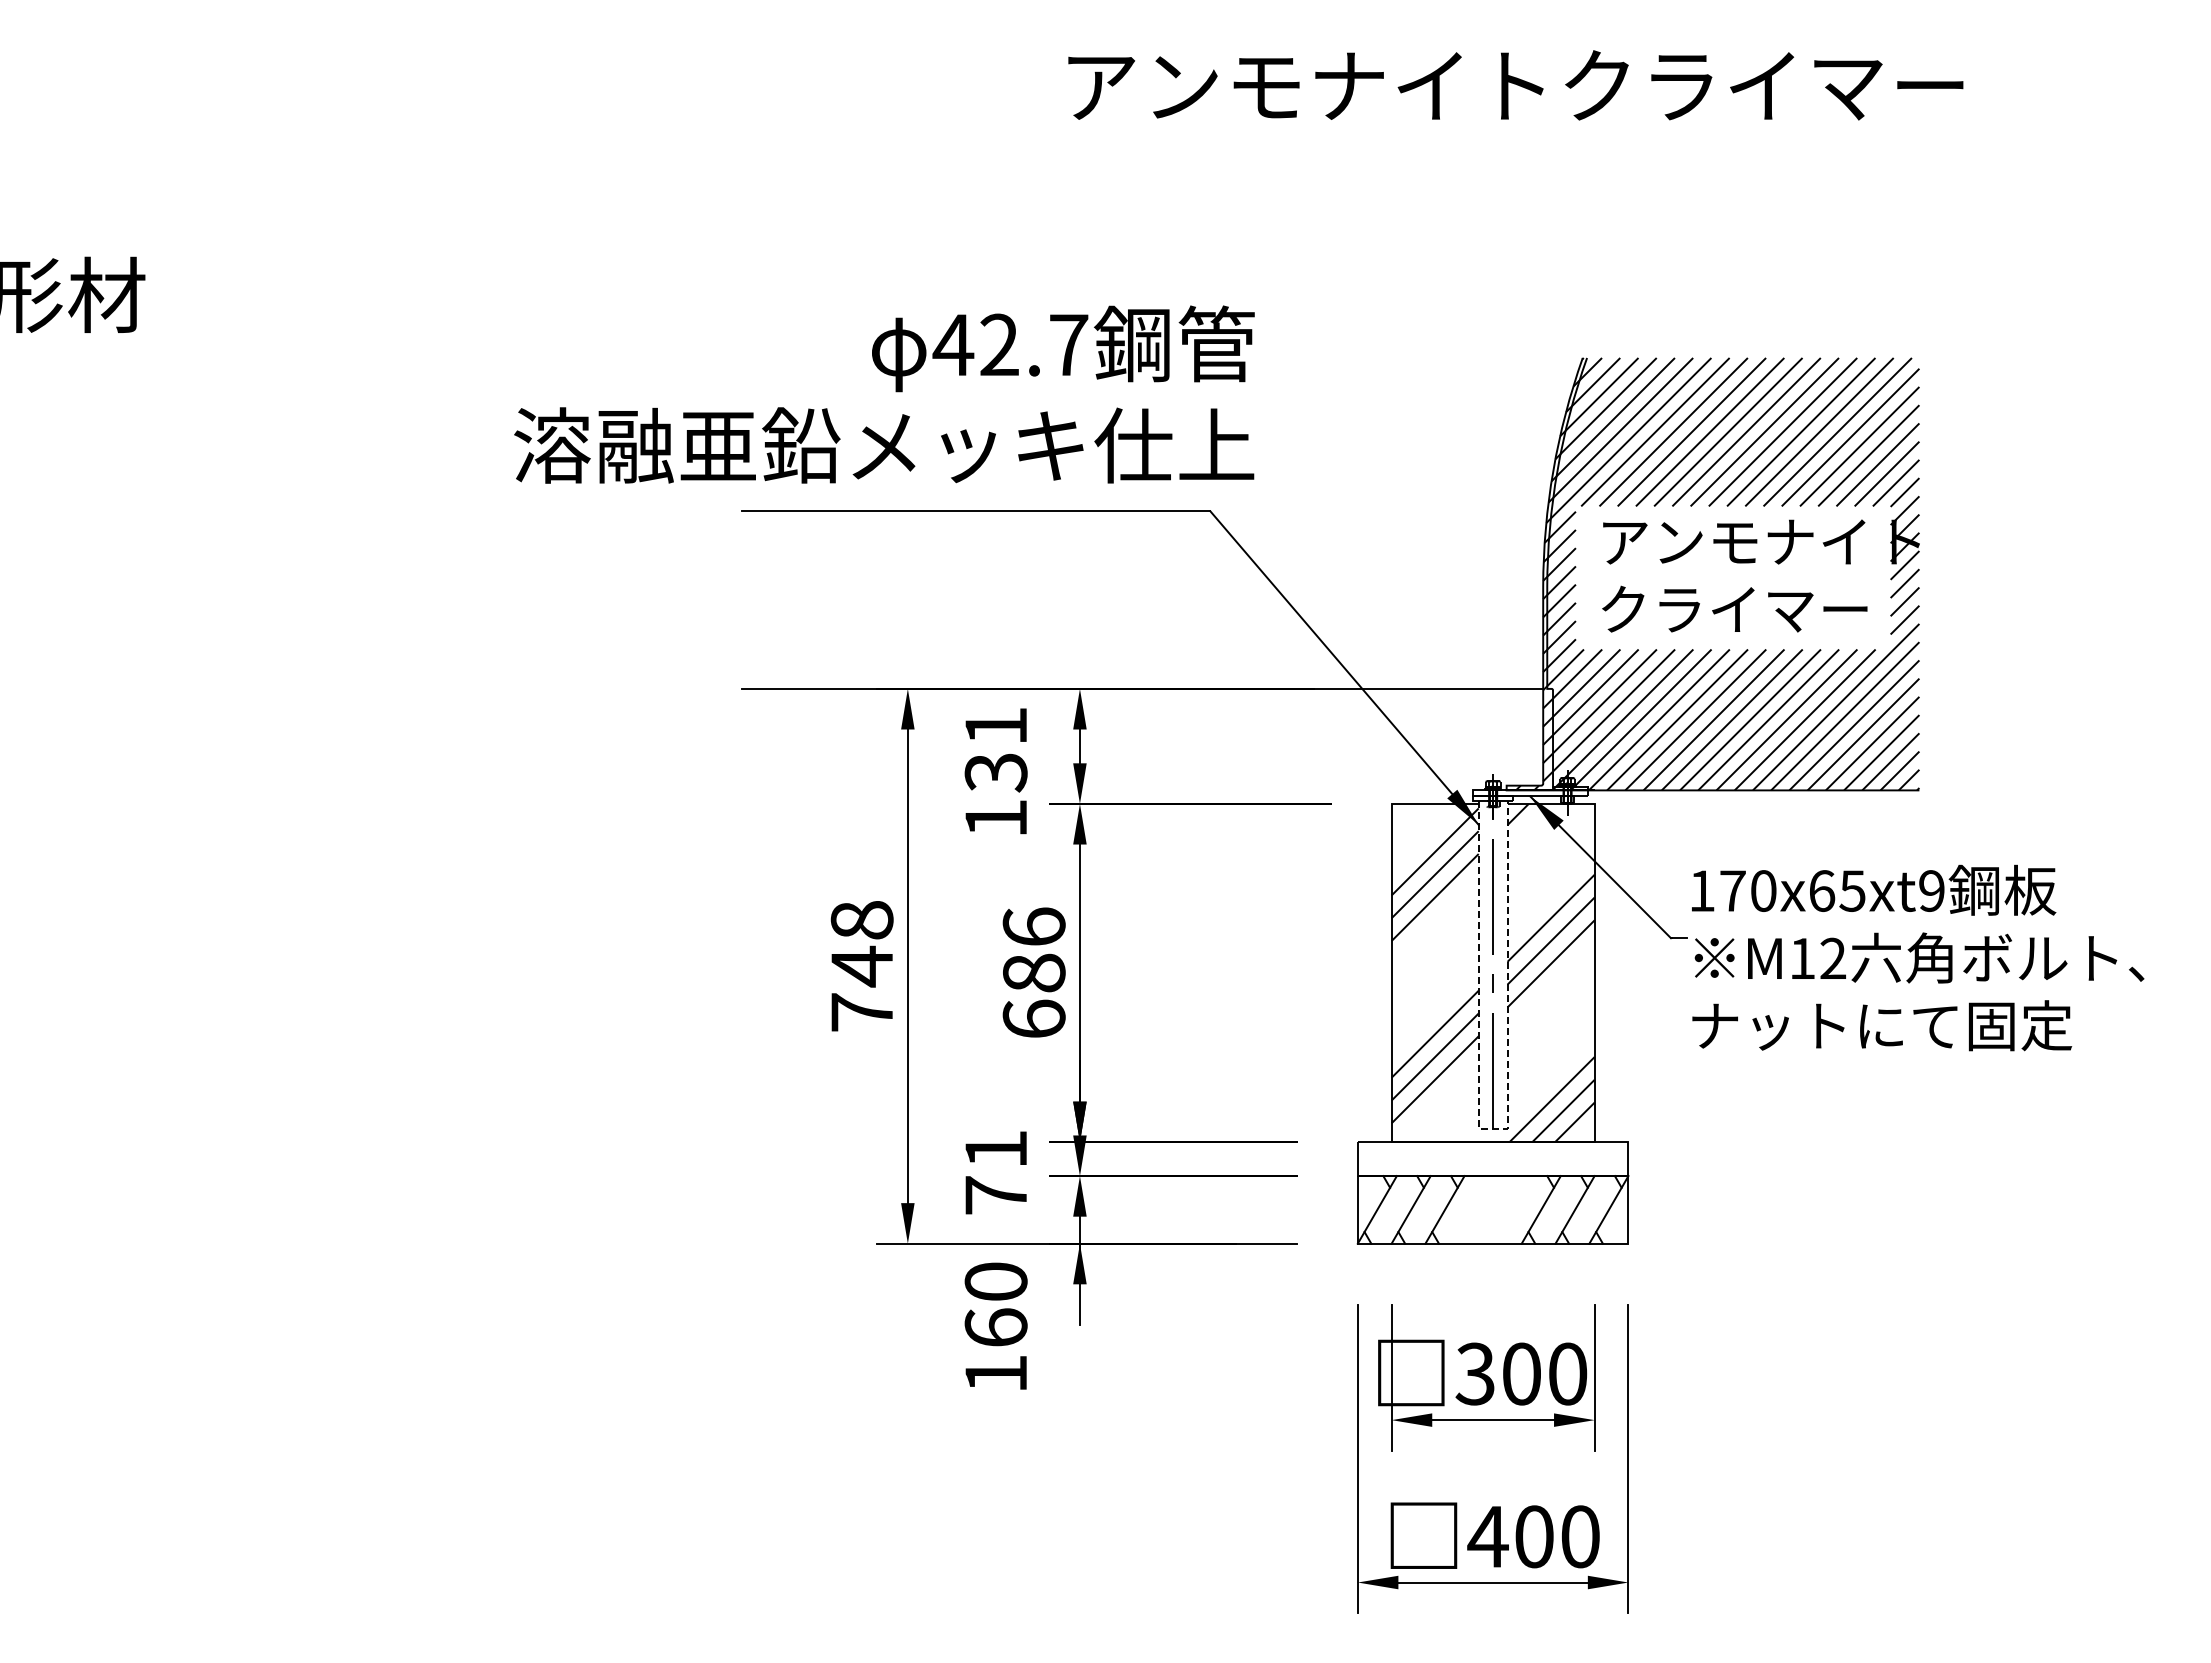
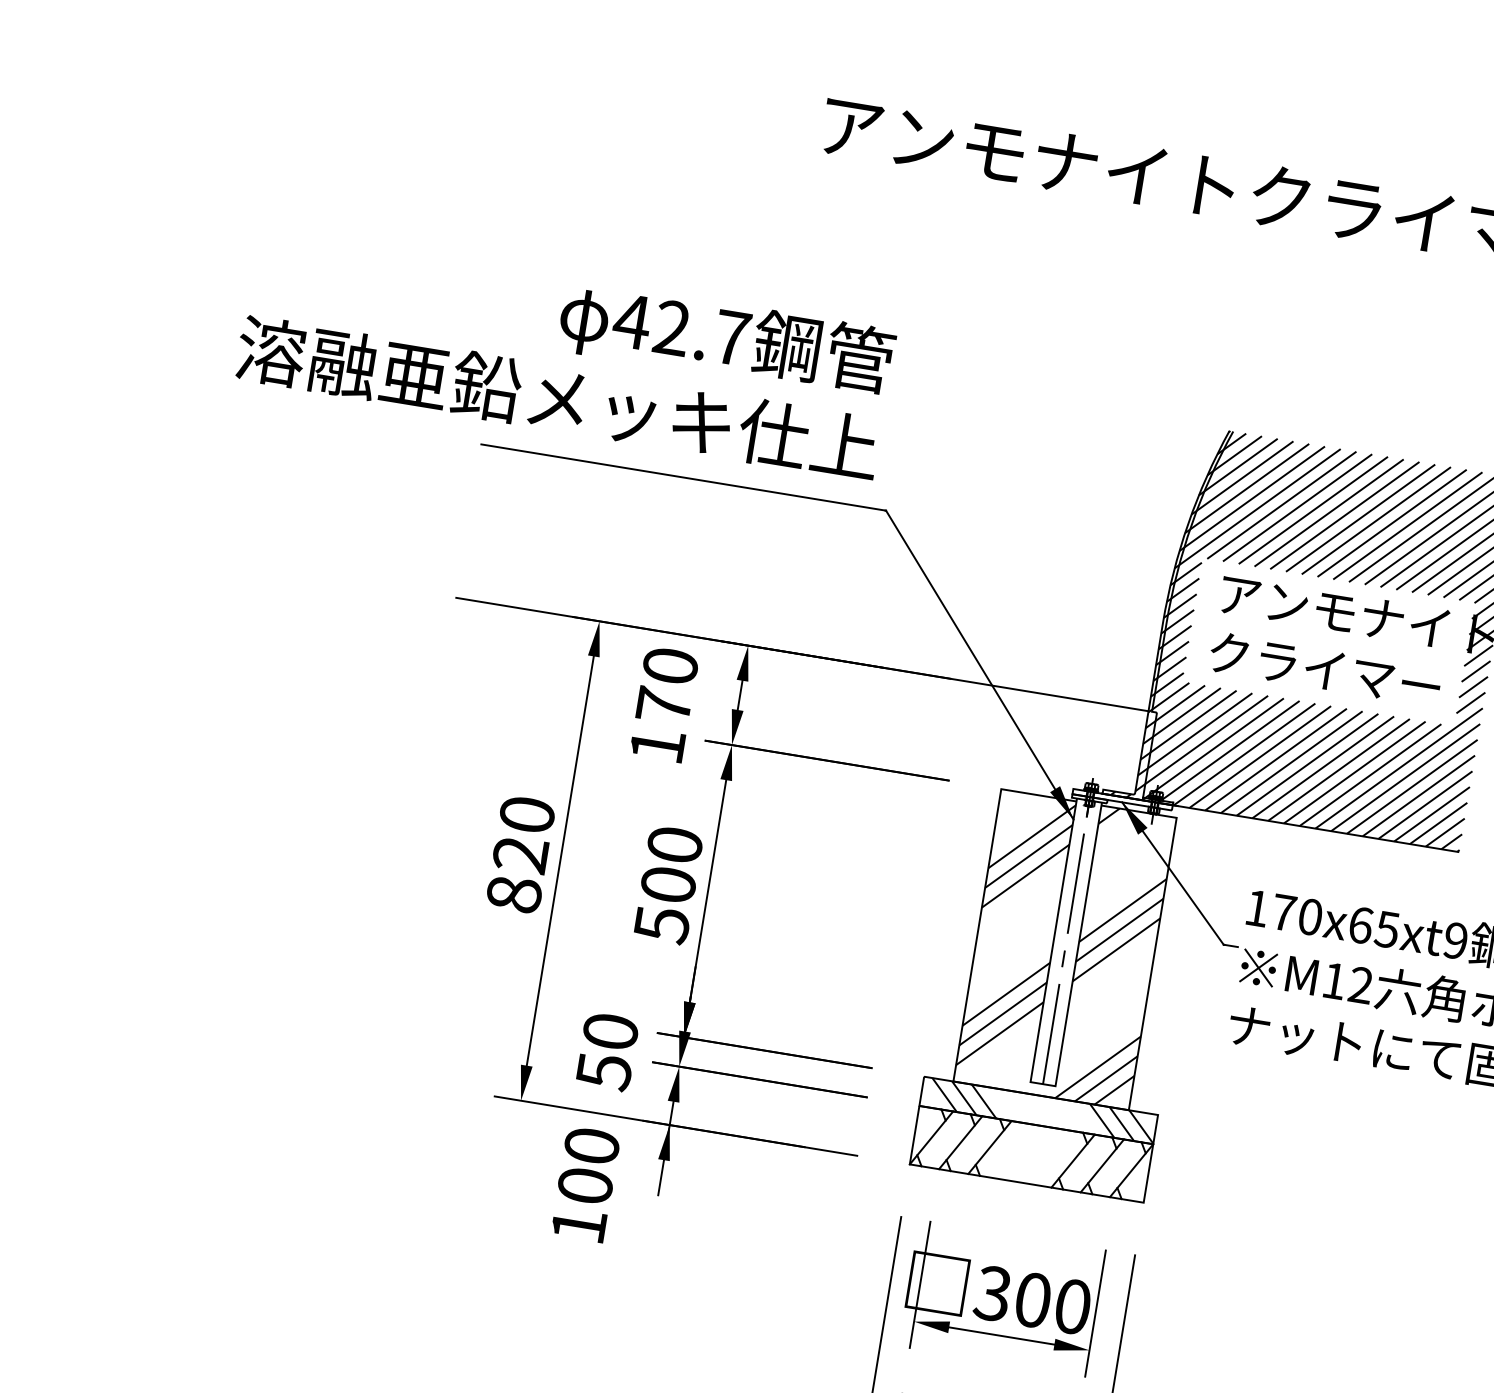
text: (884, 394) -> (565, 354), moved
text: (995, 749) -> (666, 686), 131 -> 170
text: (861, 966) -> (520, 854), 748 -> 820
text: (1033, 973) -> (667, 885), 686 -> 500
line: (1493, 1128) -> (1043, 1084), dashed -> solid
hatch: (1497, 1159) -> (1042, 1111), added
text: (995, 1172) -> (606, 1051), 71 -> 50
text: (995, 1327) -> (584, 1185), 160 -> 100

